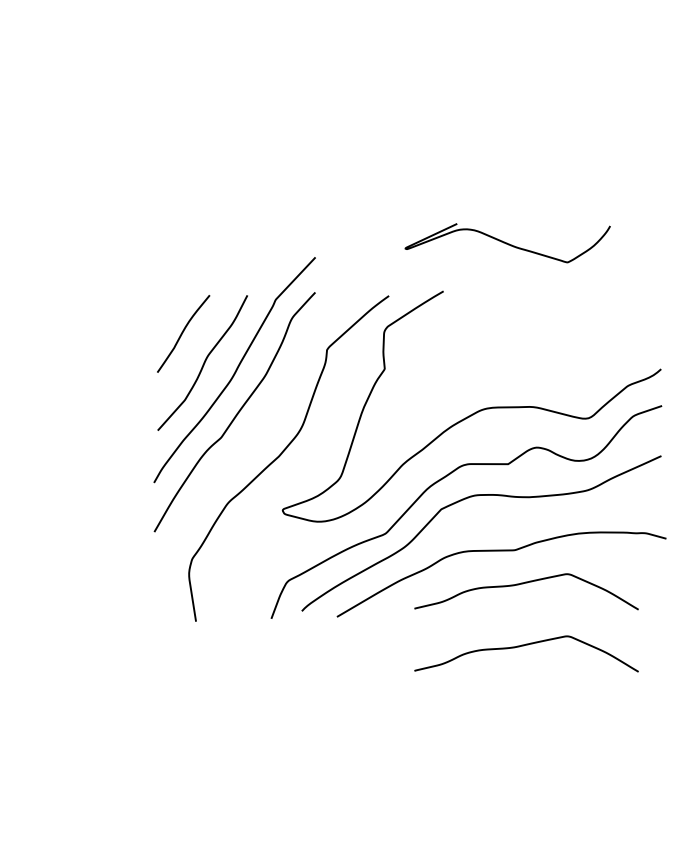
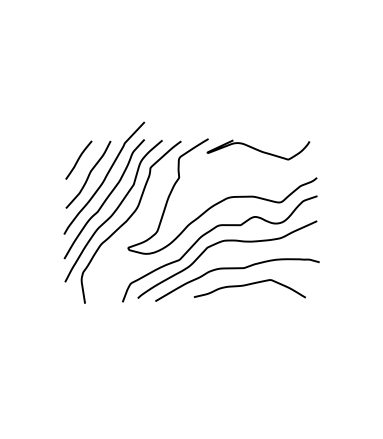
curve: (507, 242) -> (258, 149), moved
curve: (252, 436) -> (113, 211), added
curve: (525, 647) -> (249, 316), removed

